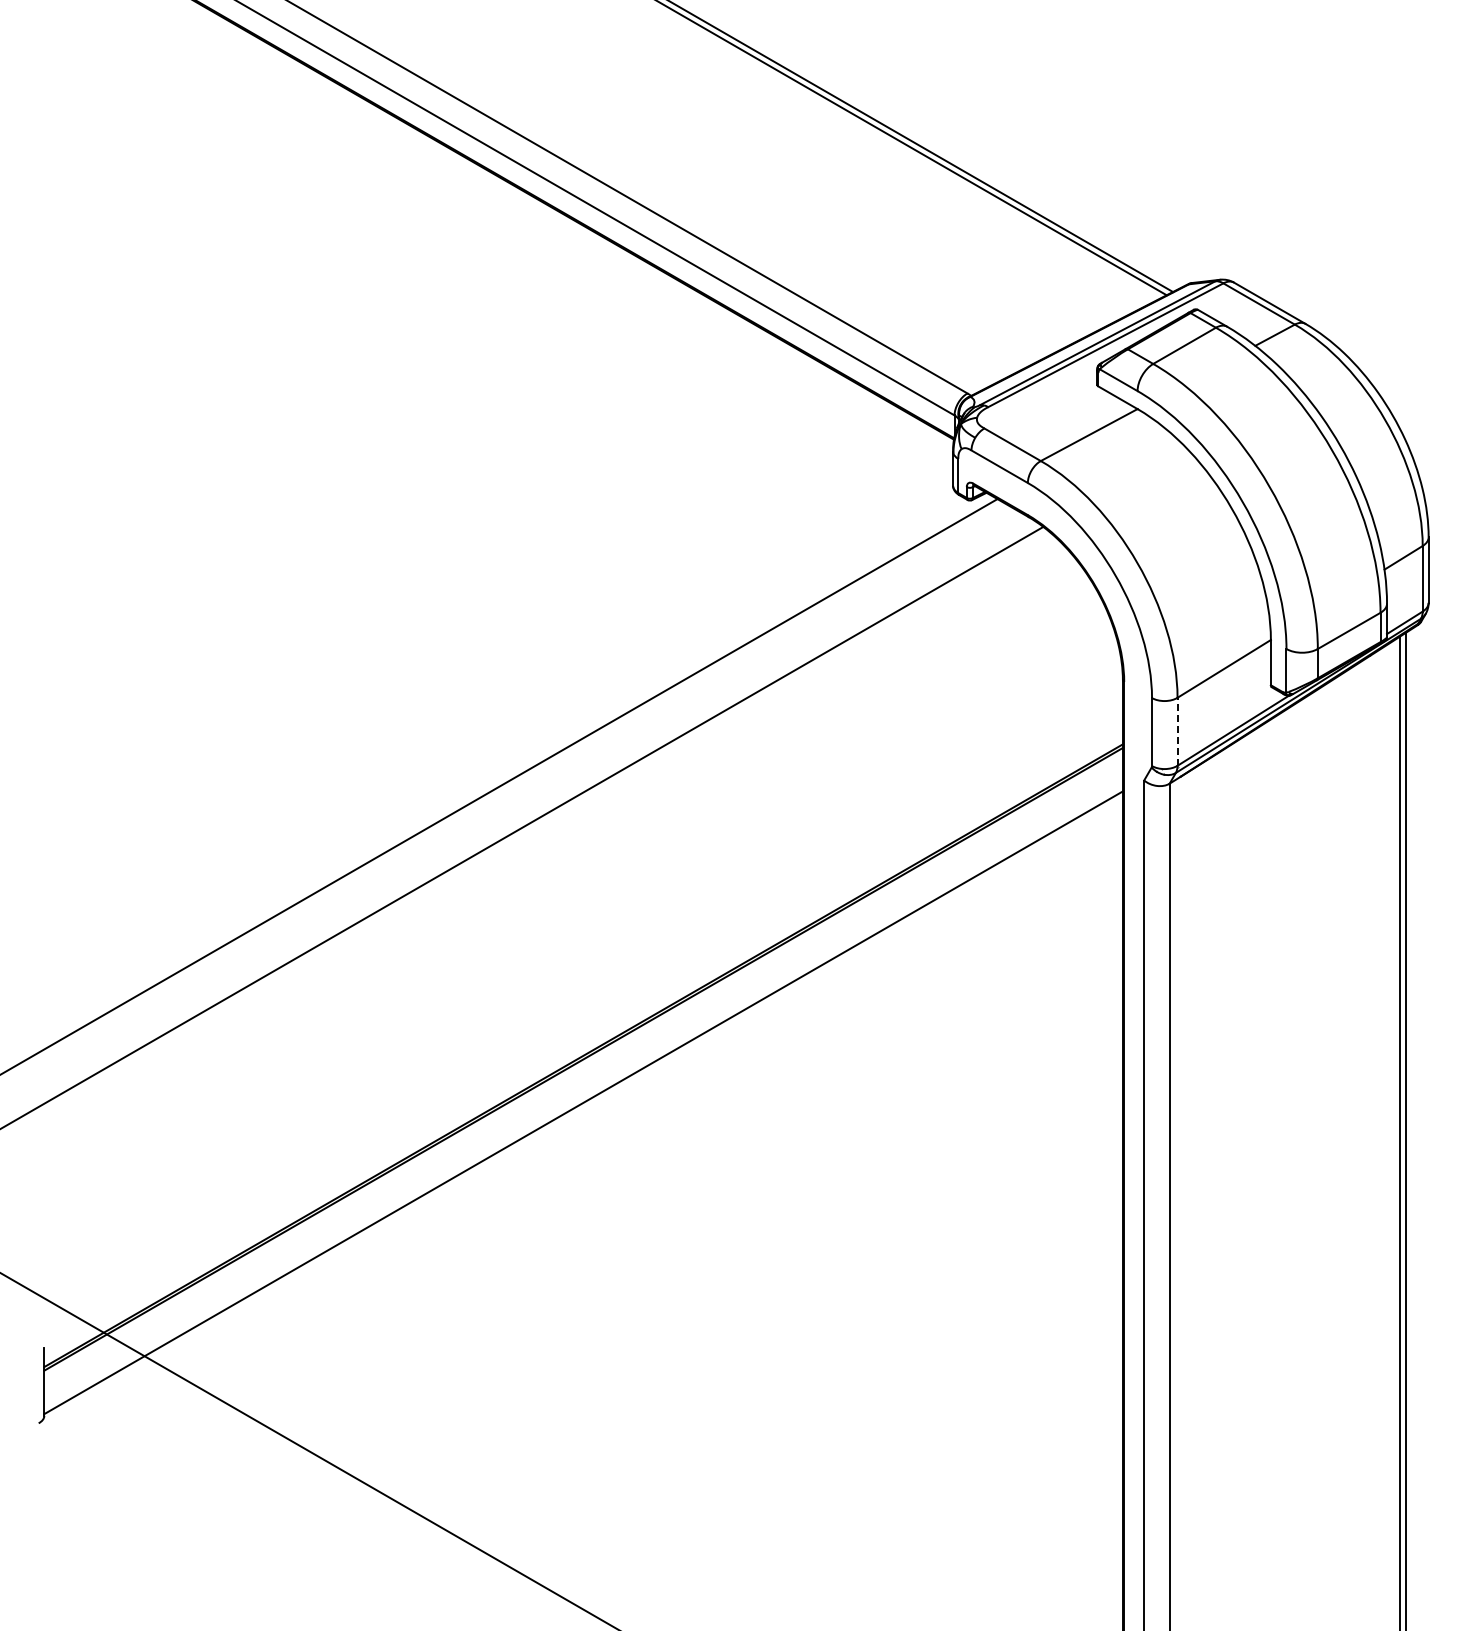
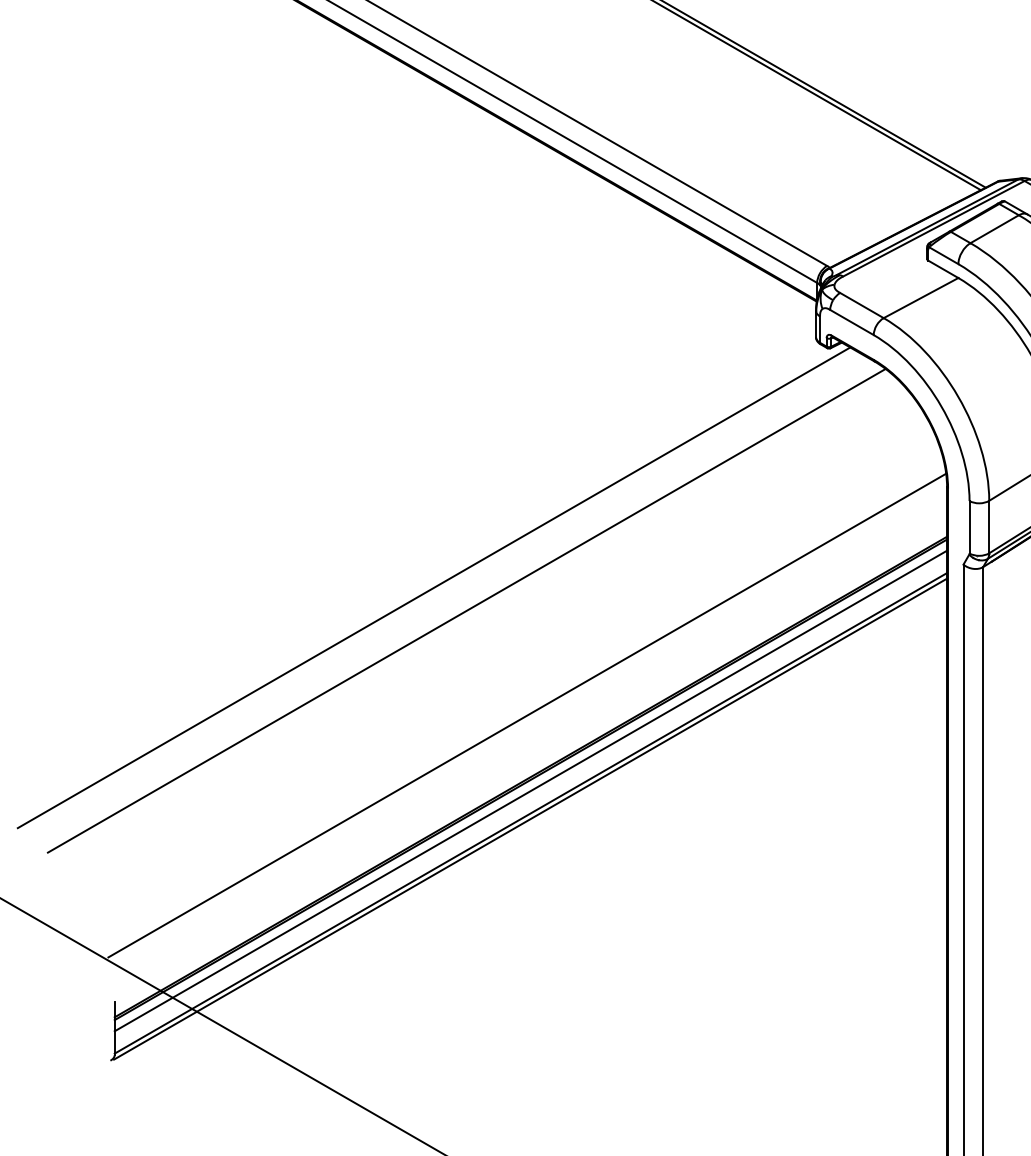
line: (1177, 731) -> (989, 526), dashed -> solid
line: (578, 975) -> (526, 715), added
line: (583, 1073) -> (530, 790), added
line: (582, 1109) -> (530, 818), added

